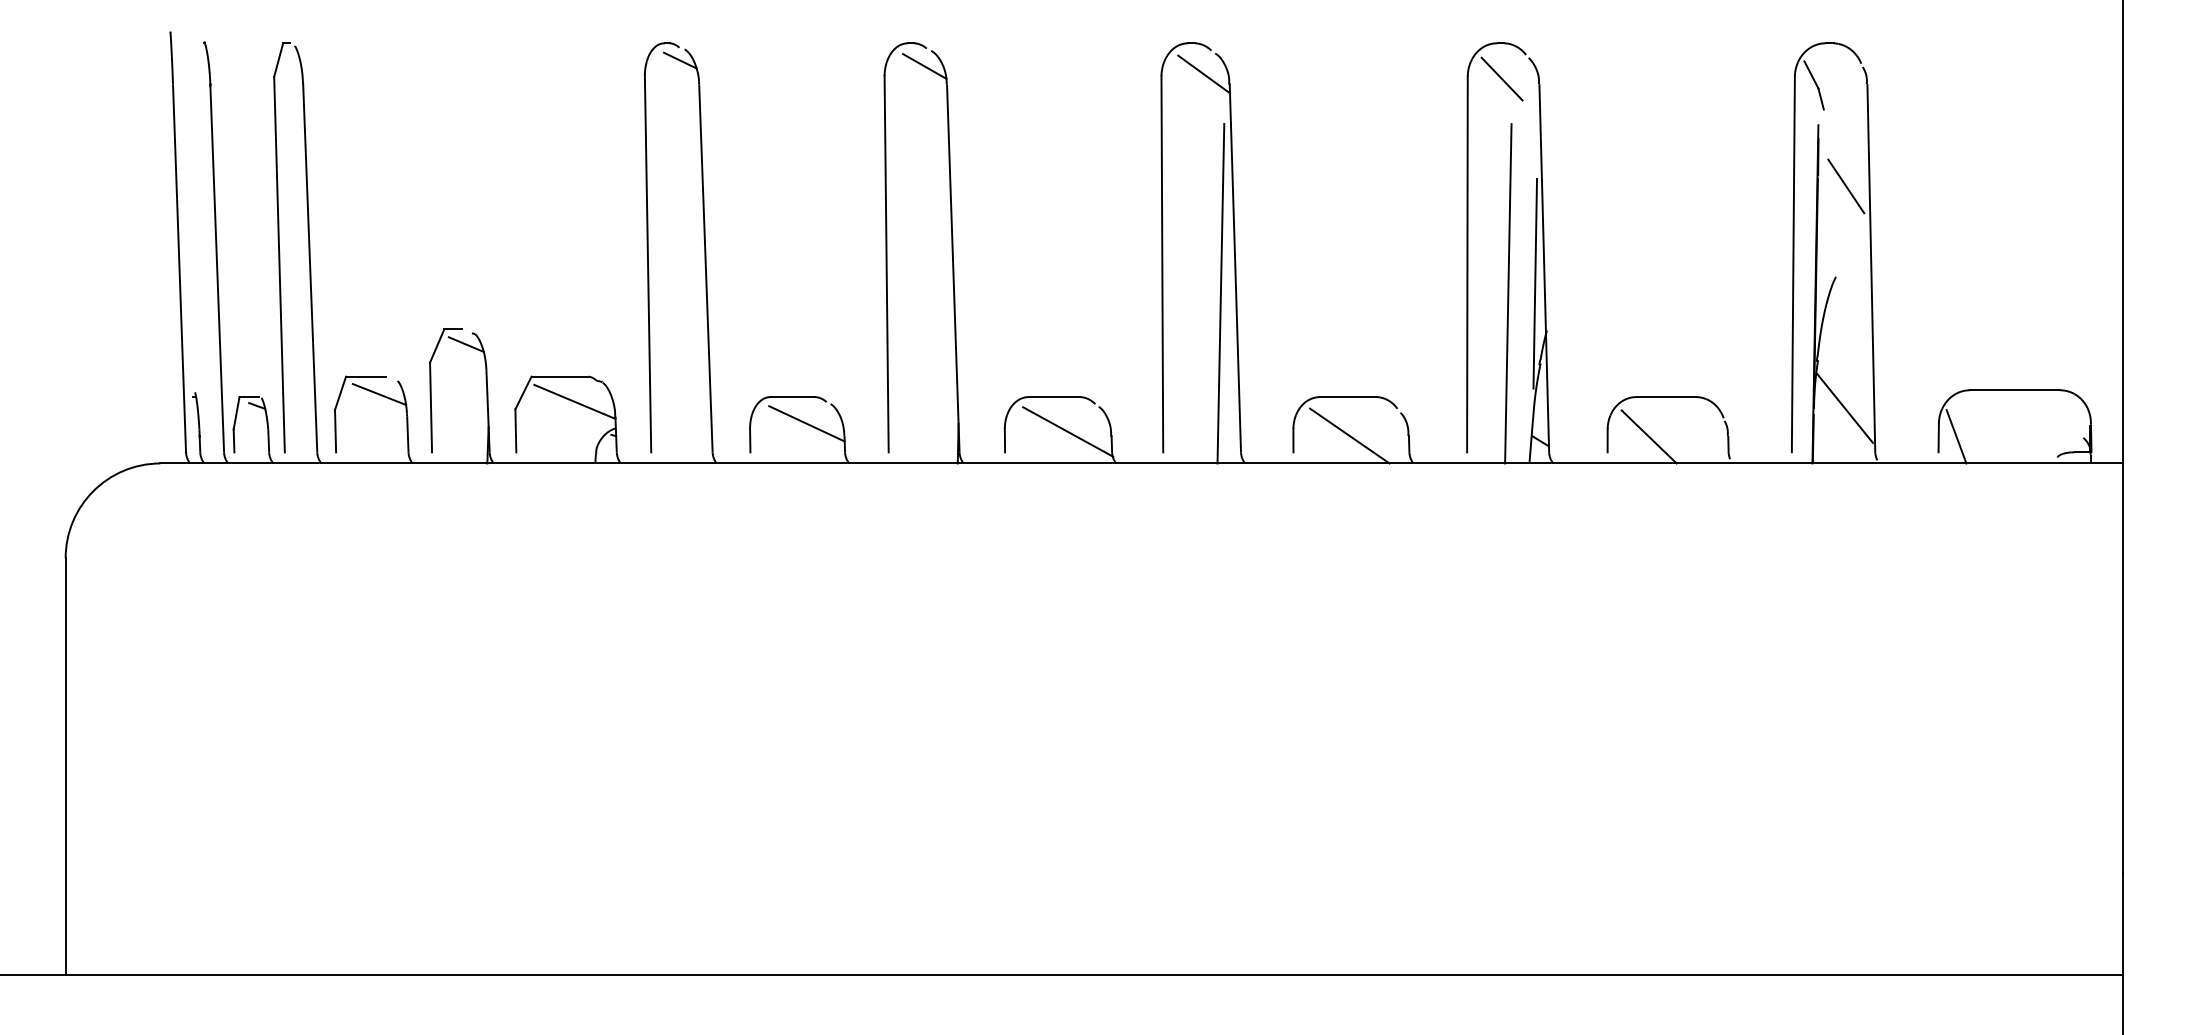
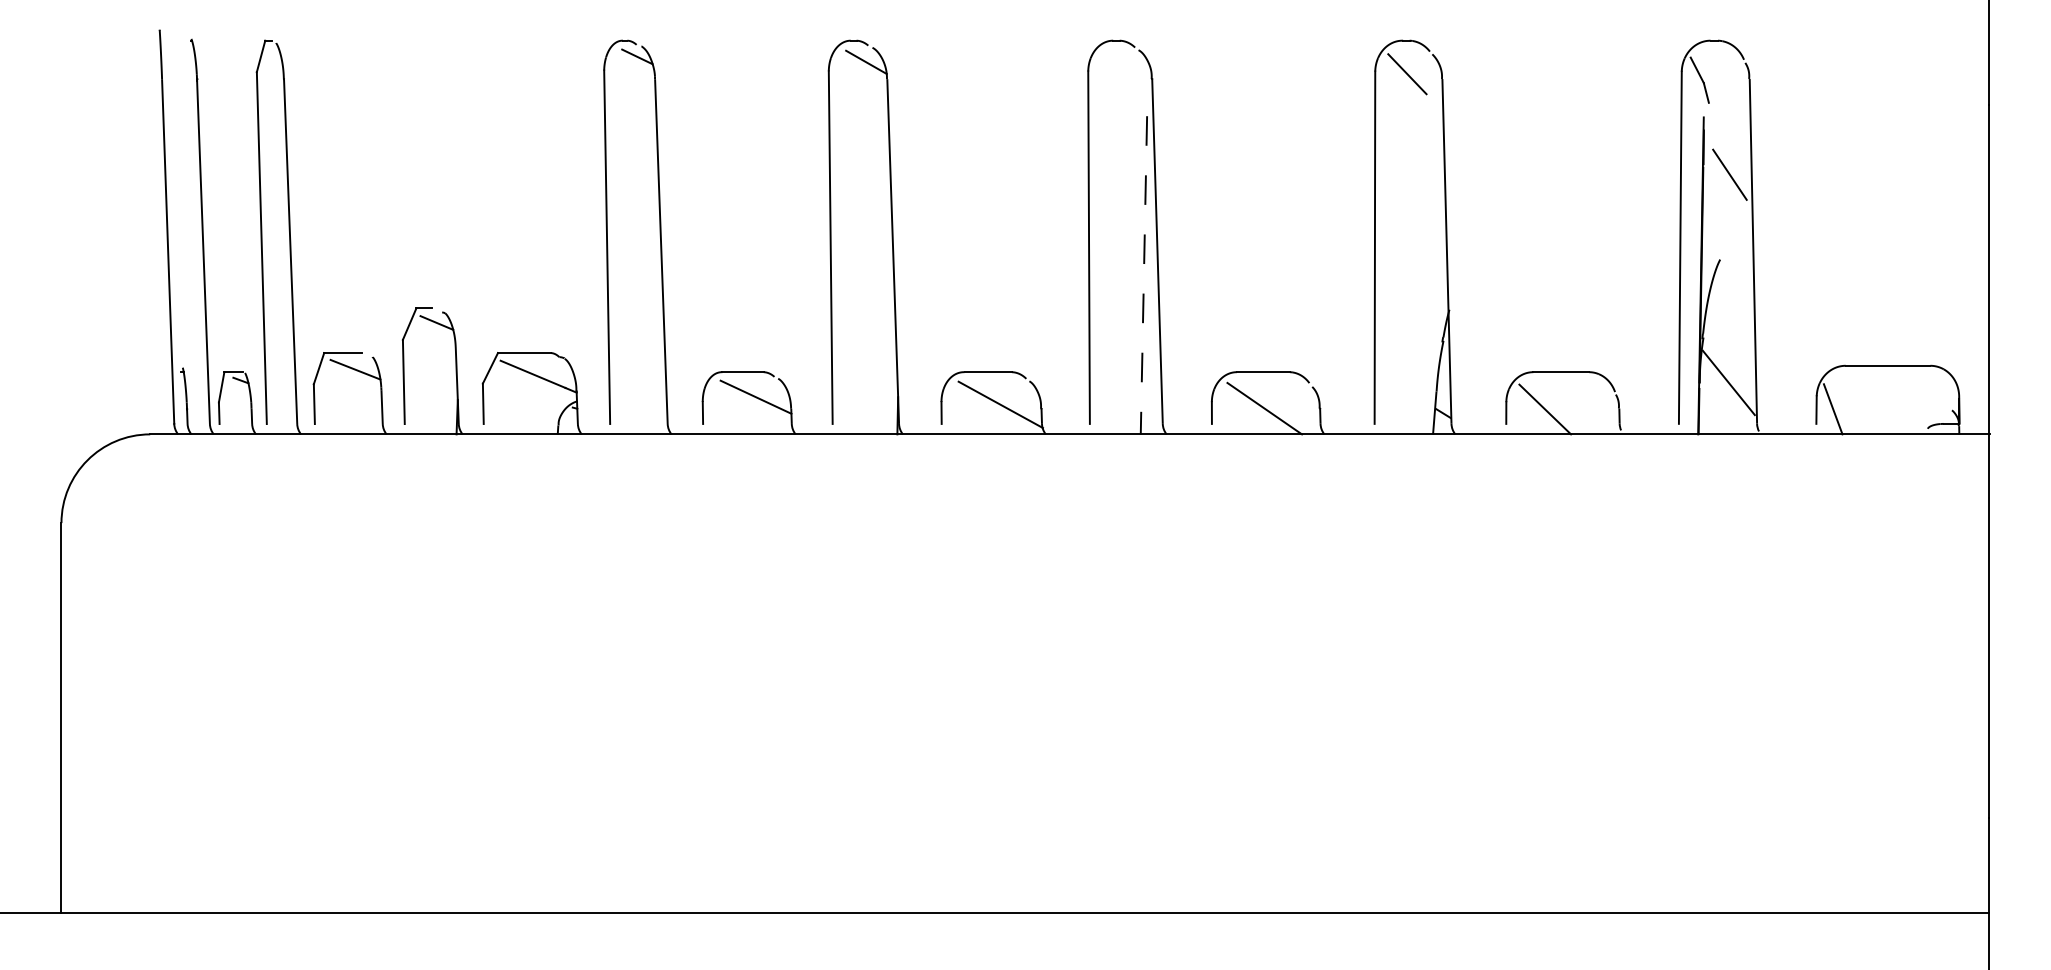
line: (1204, 74) -> (1128, 69), removed
line: (1535, 283) -> (1438, 265), removed
line: (1220, 293) -> (1143, 275), solid -> dashed
line: (1508, 293) -> (1413, 275), removed

